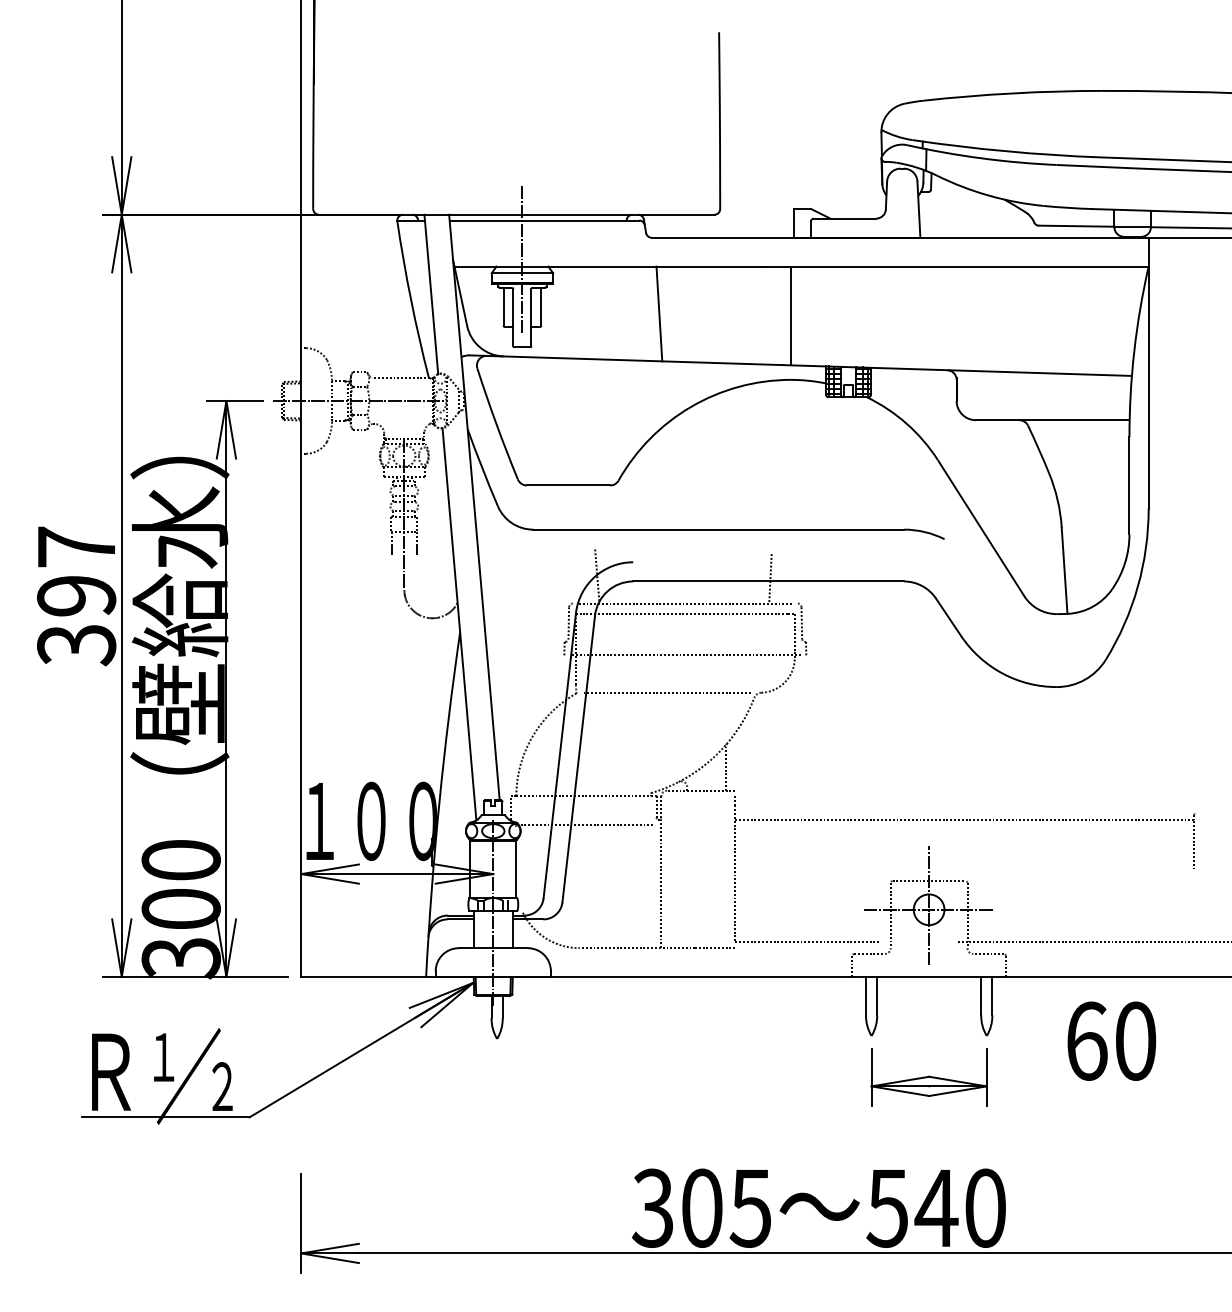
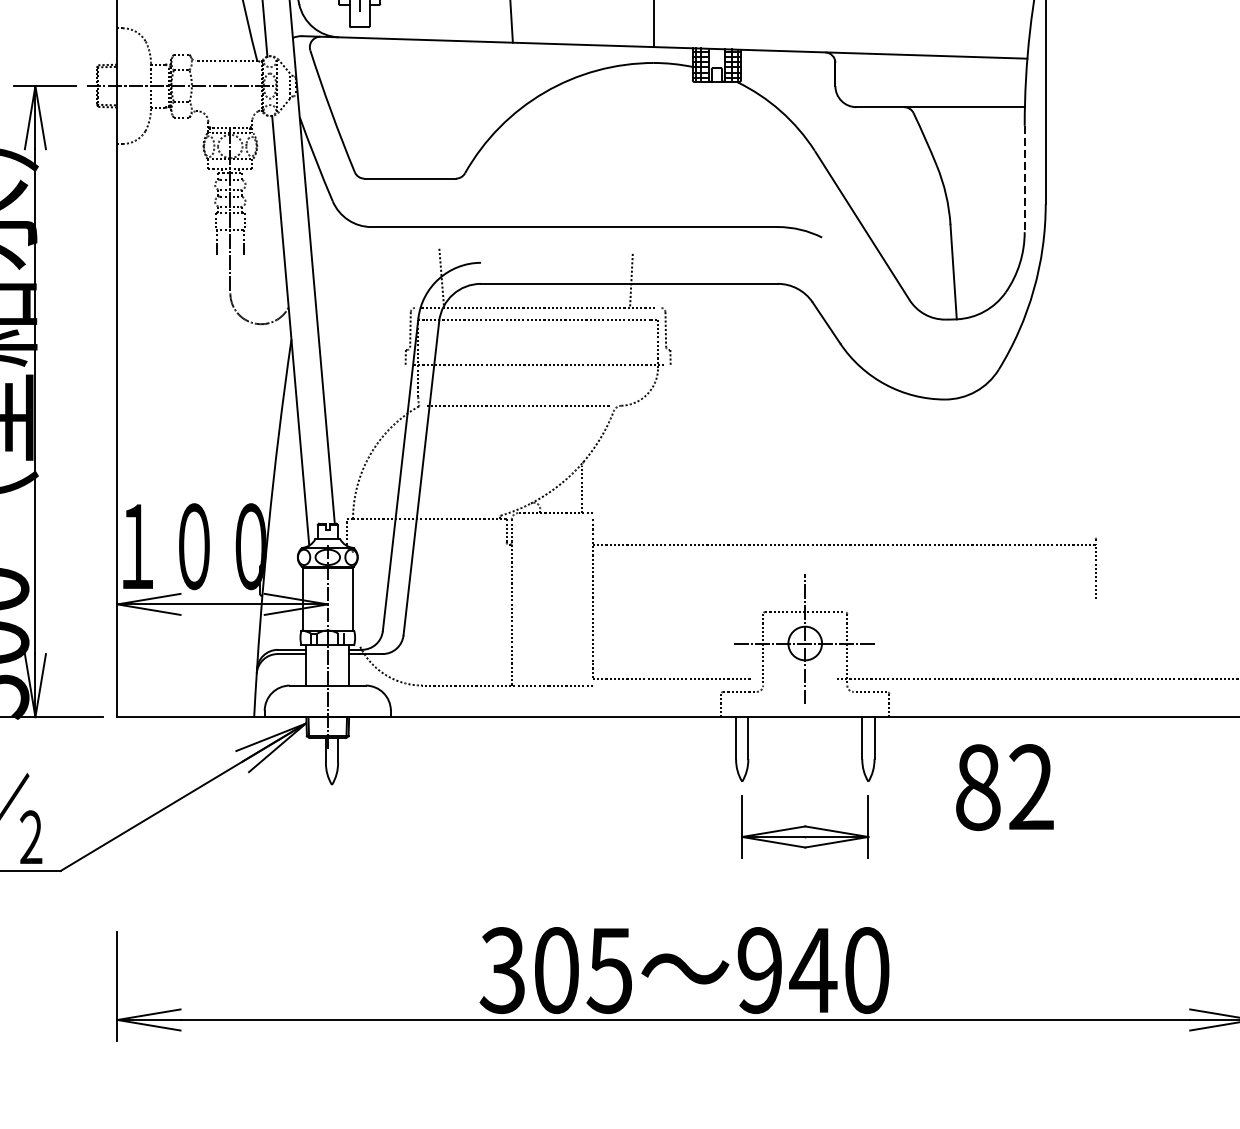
line: (1129, 485) -> (1024, 178), solid -> dashed
line: (585, 825) -> (428, 551), removed
text: (1111, 1040) -> (1005, 786), 60 -> 82
text: (886, 1207) -> (758, 969), 540 -> 940

